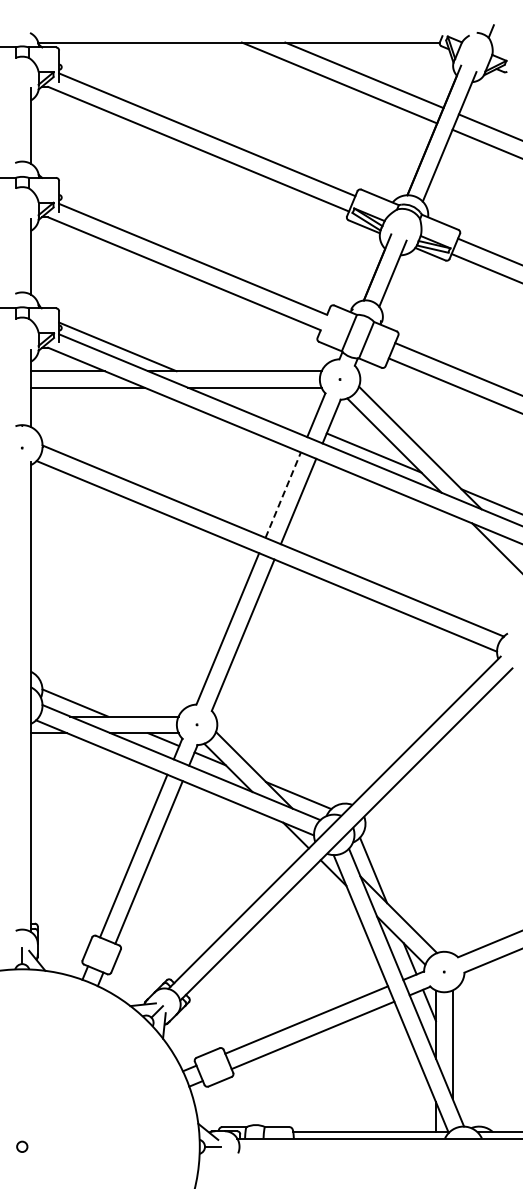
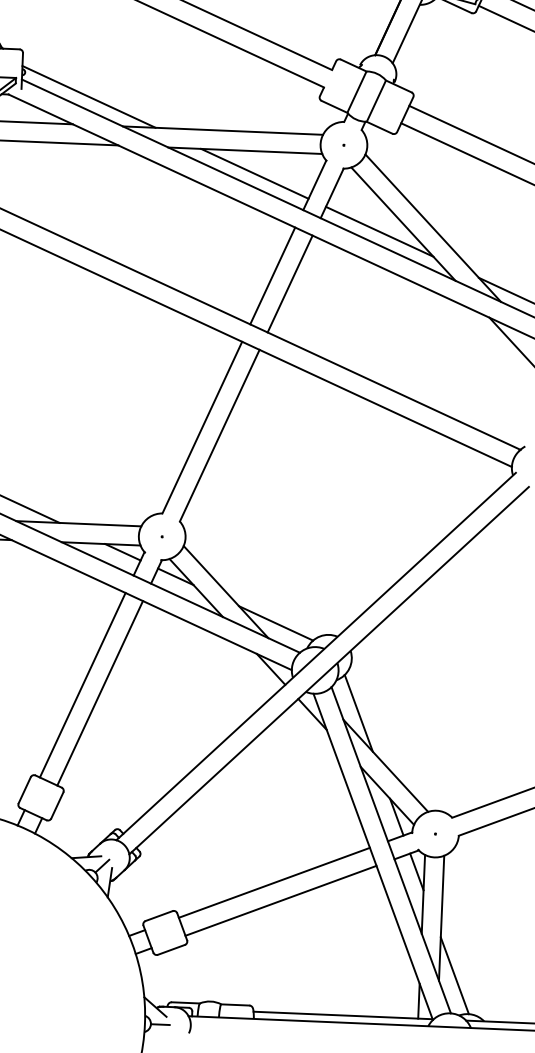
line: (263, 407) -> (254, 173), added
line: (283, 494) -> (273, 275), dashed -> solid
line: (465, 1093) -> (454, 975), added

